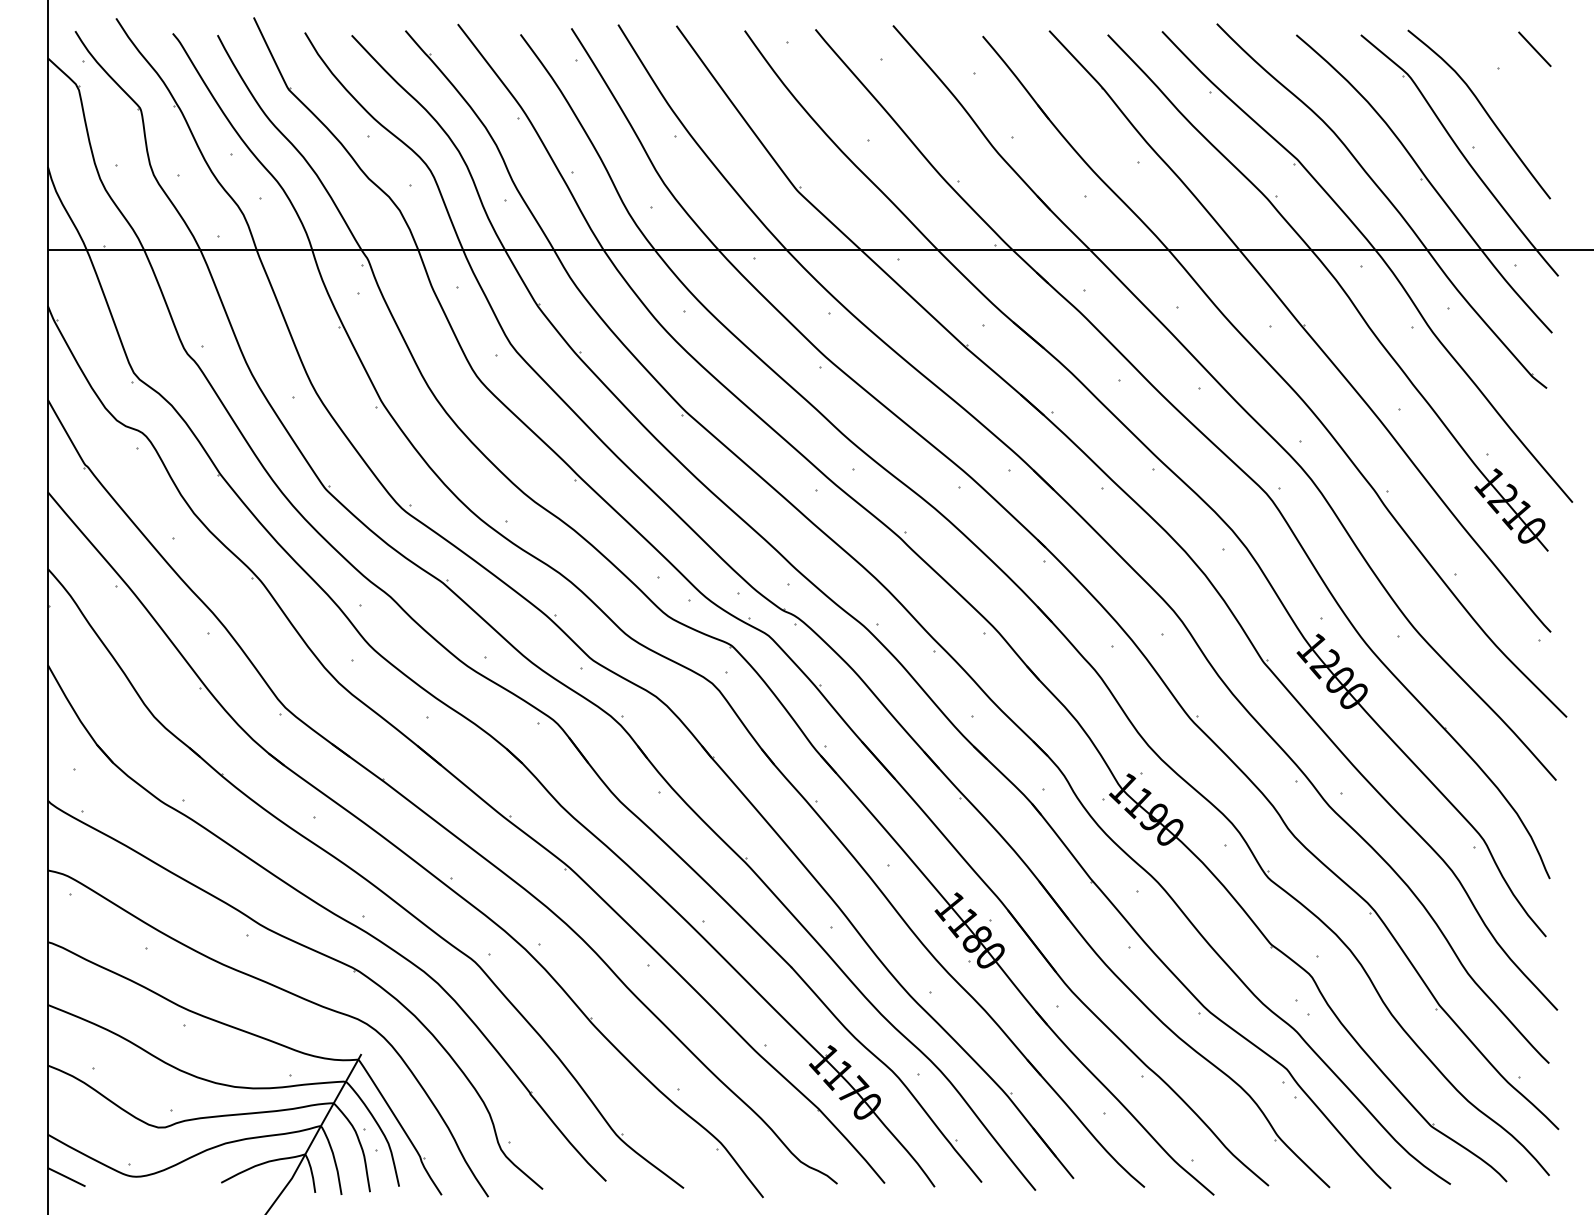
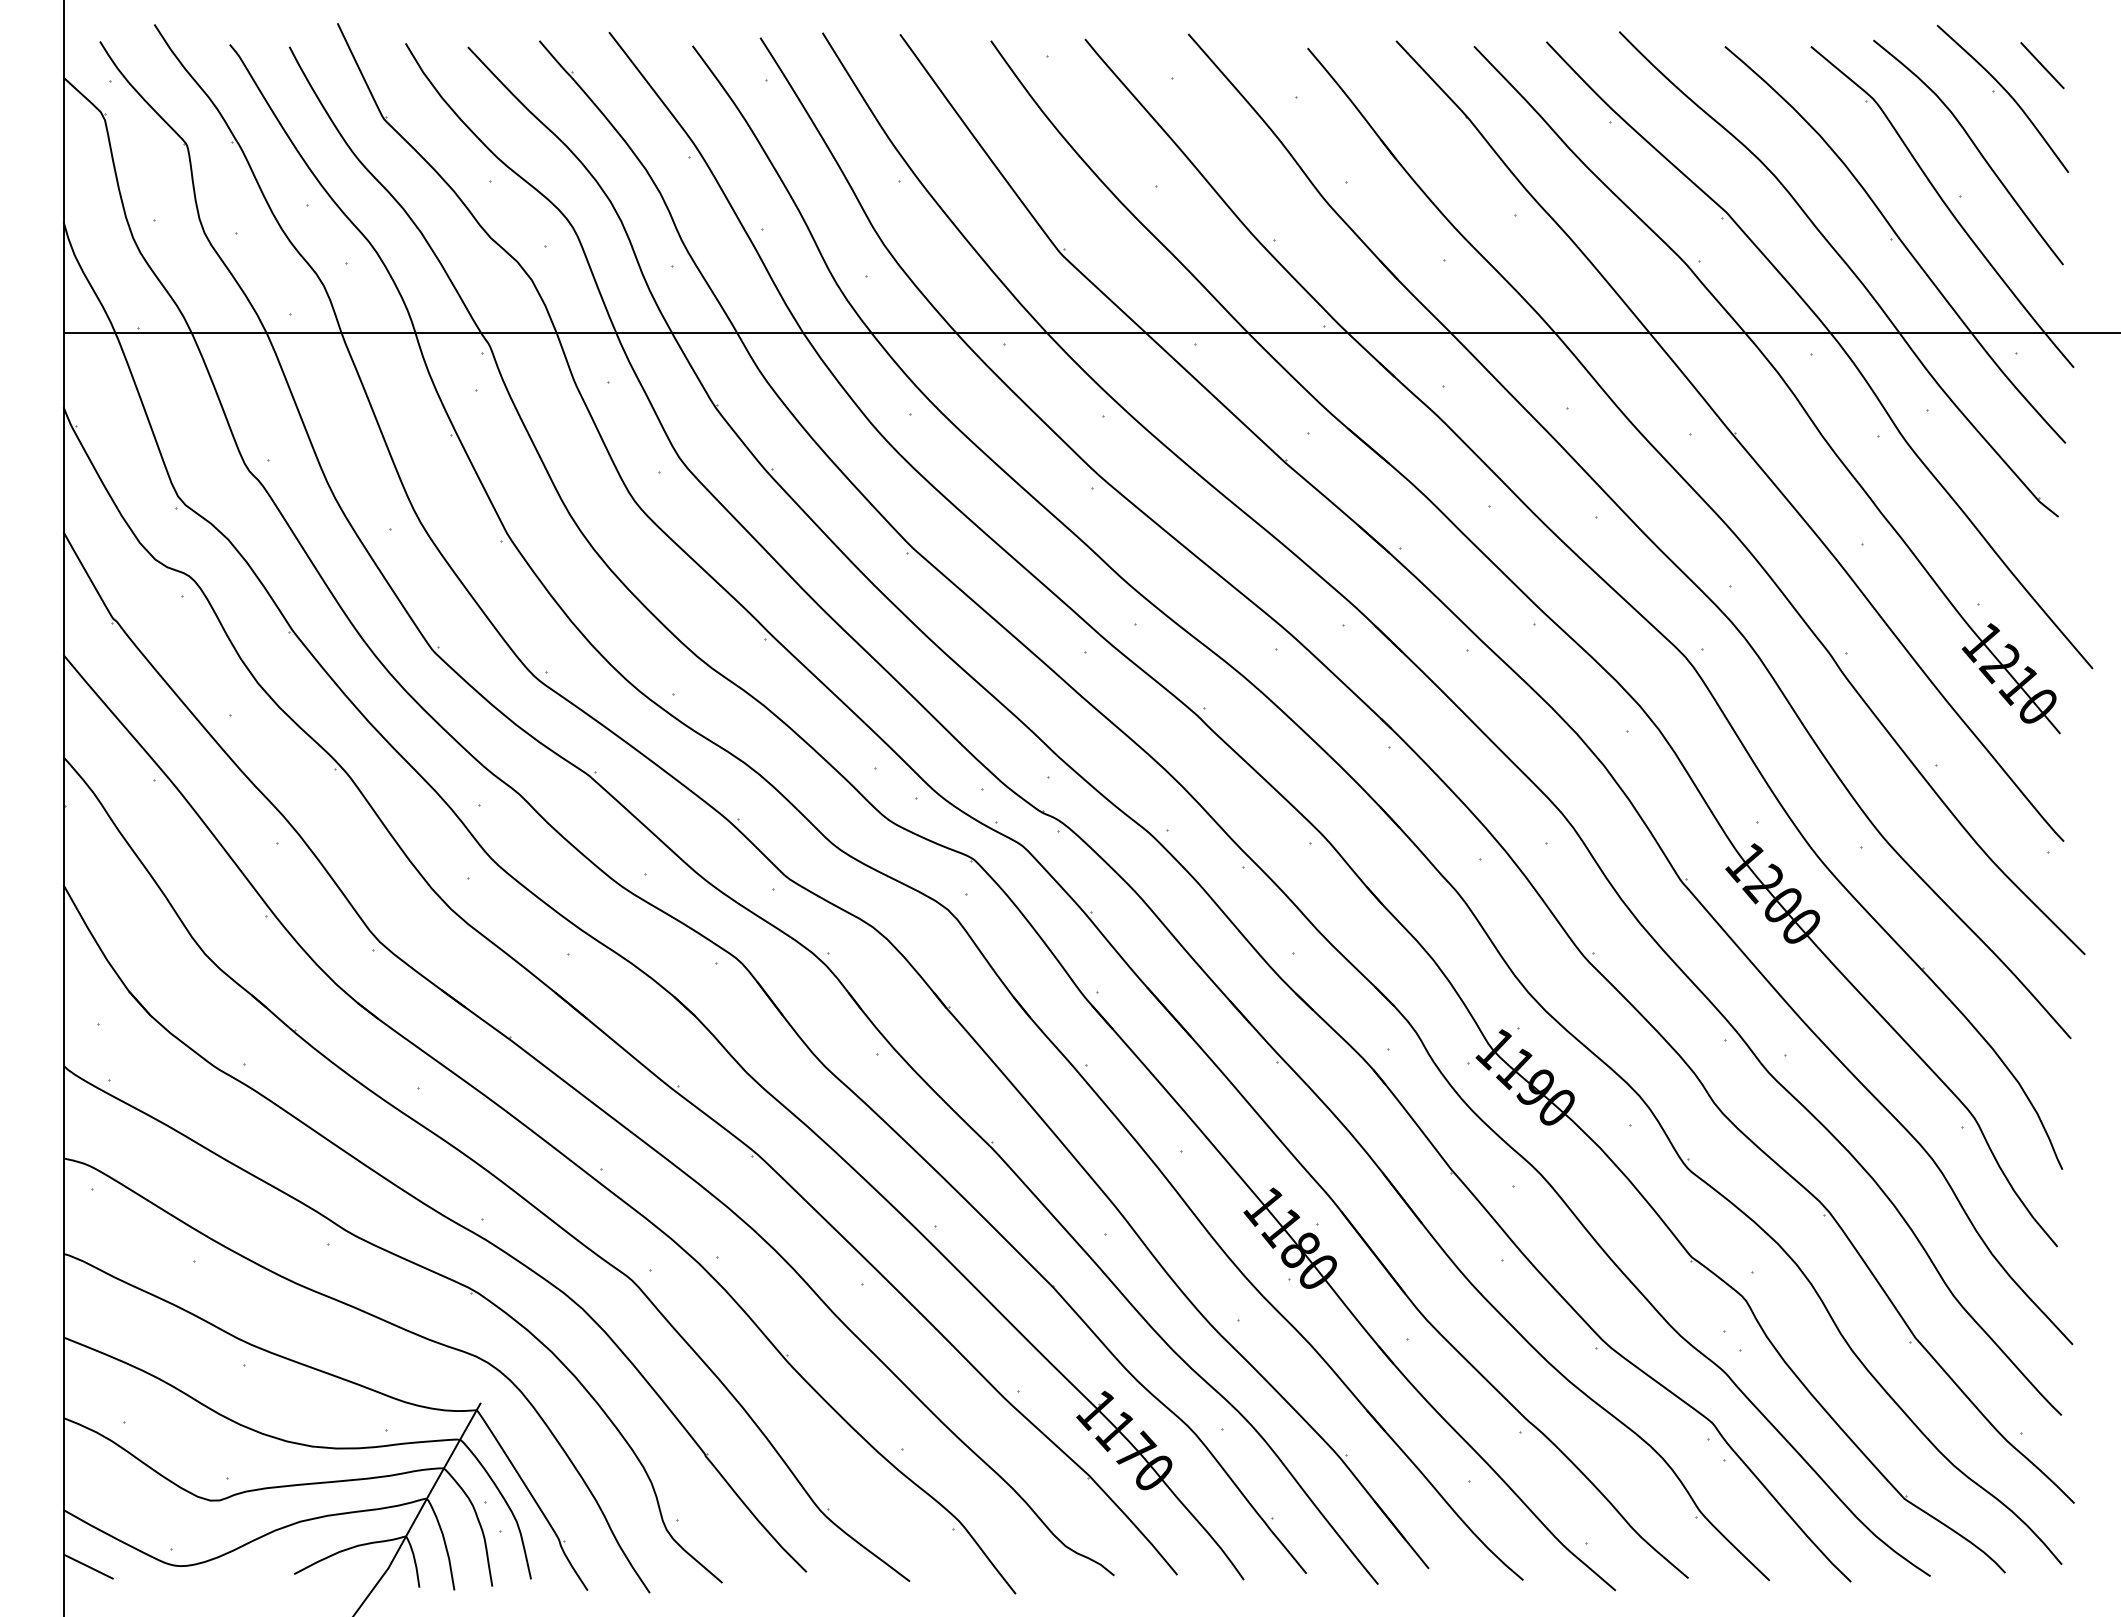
curve: (1508, 70) -> (2007, 93), added

